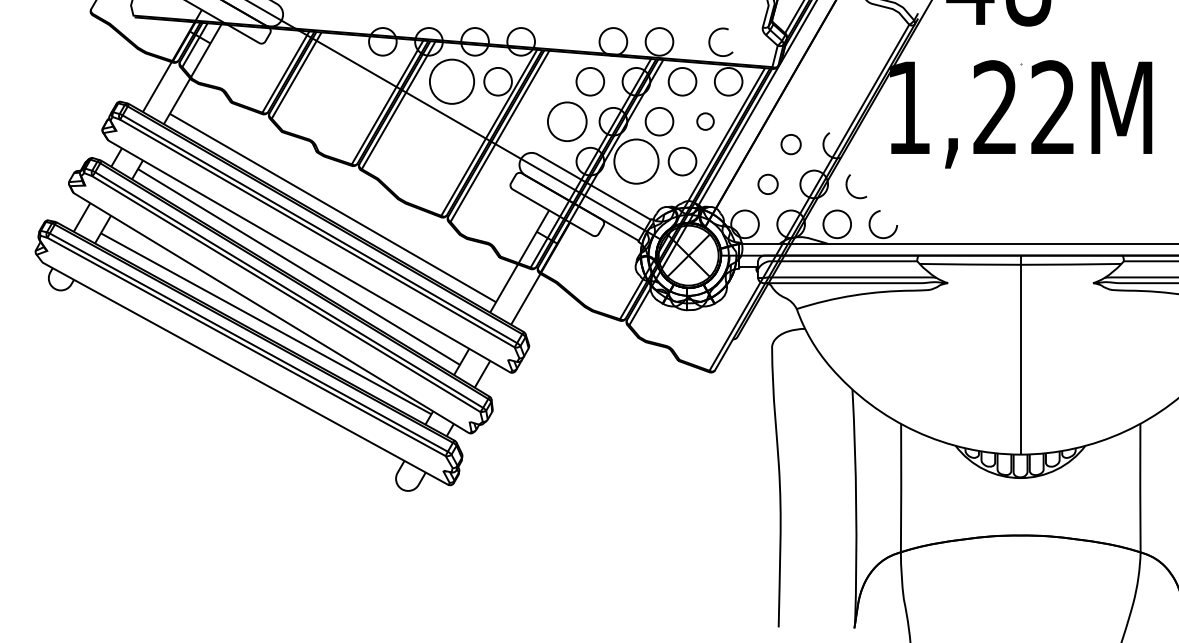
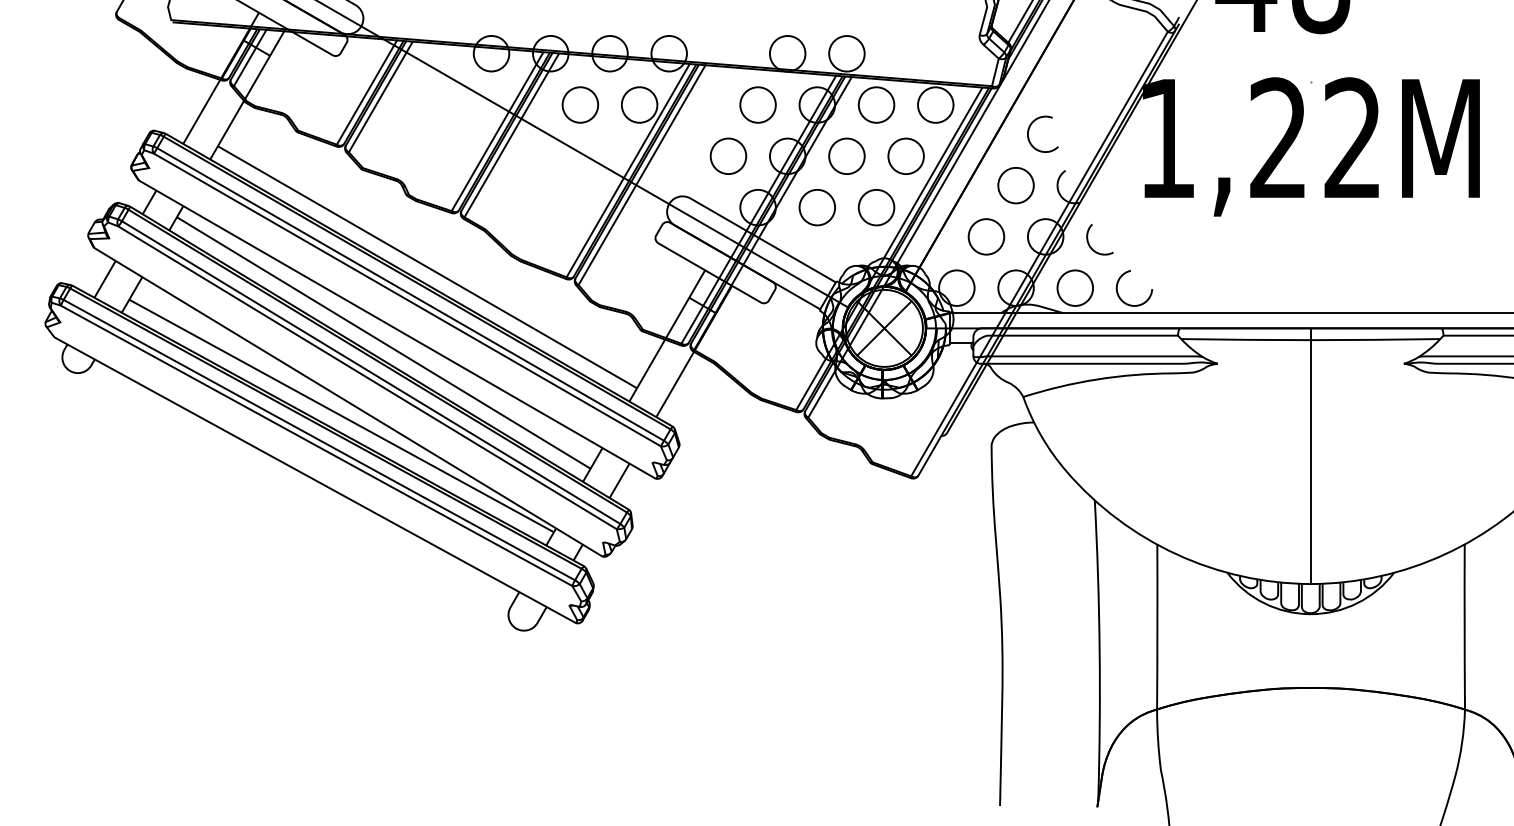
arc: (710, 40) -> (1029, 131), moved
circle: (452, 81) -> (580, 104), size x0.62
circle: (567, 121) -> (728, 155), size x0.71
circle: (705, 121) -> (905, 155), size x1.67
circle: (790, 144) -> (1015, 185), size x1.43
circle: (636, 161) -> (817, 207), size x0.62
circle: (768, 184) -> (986, 236), size x1.43

